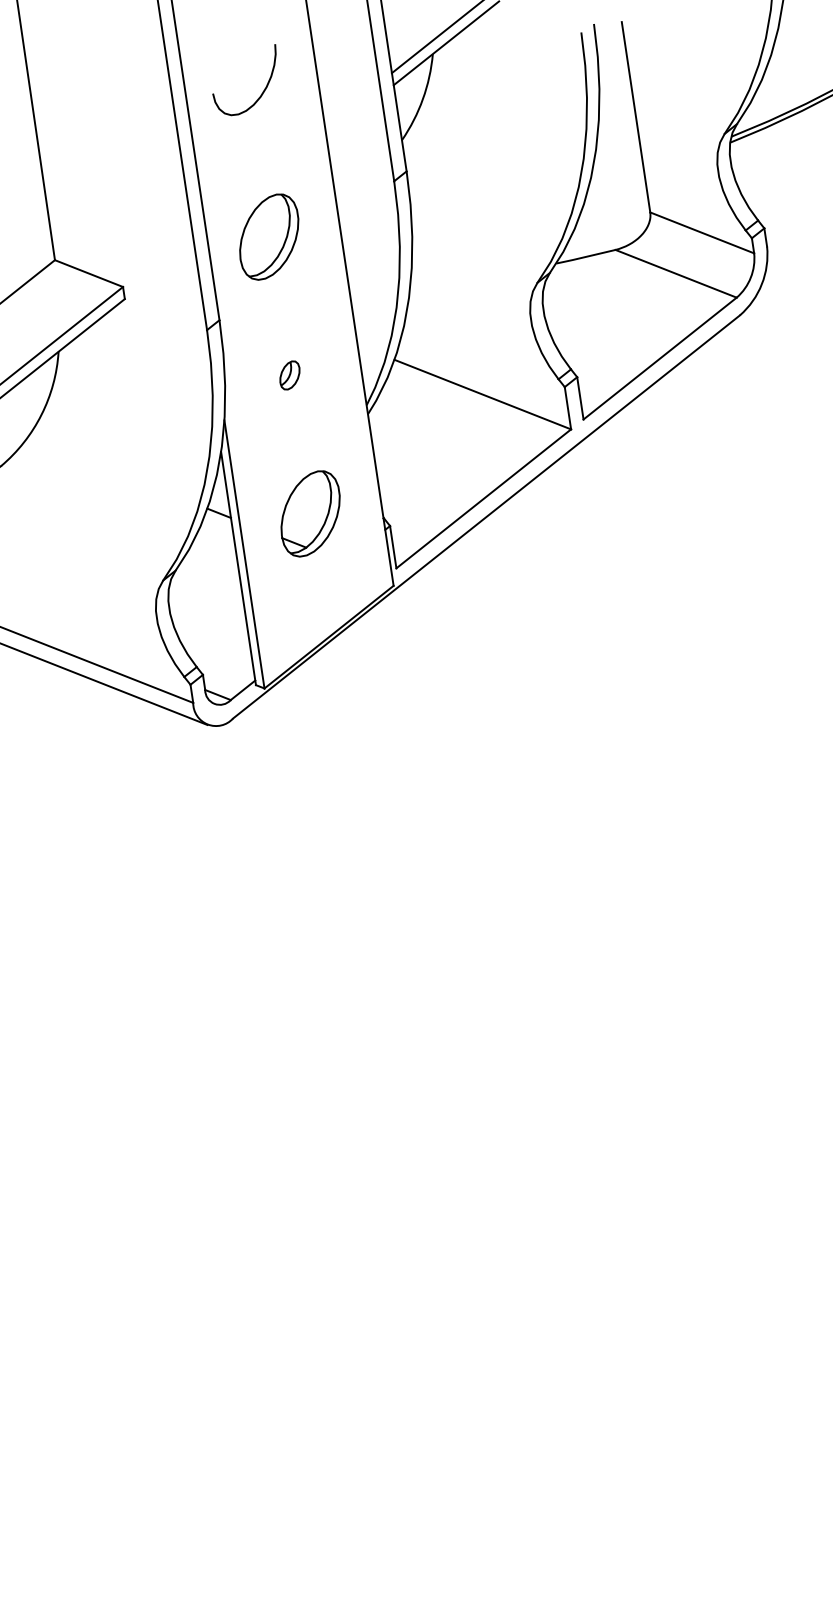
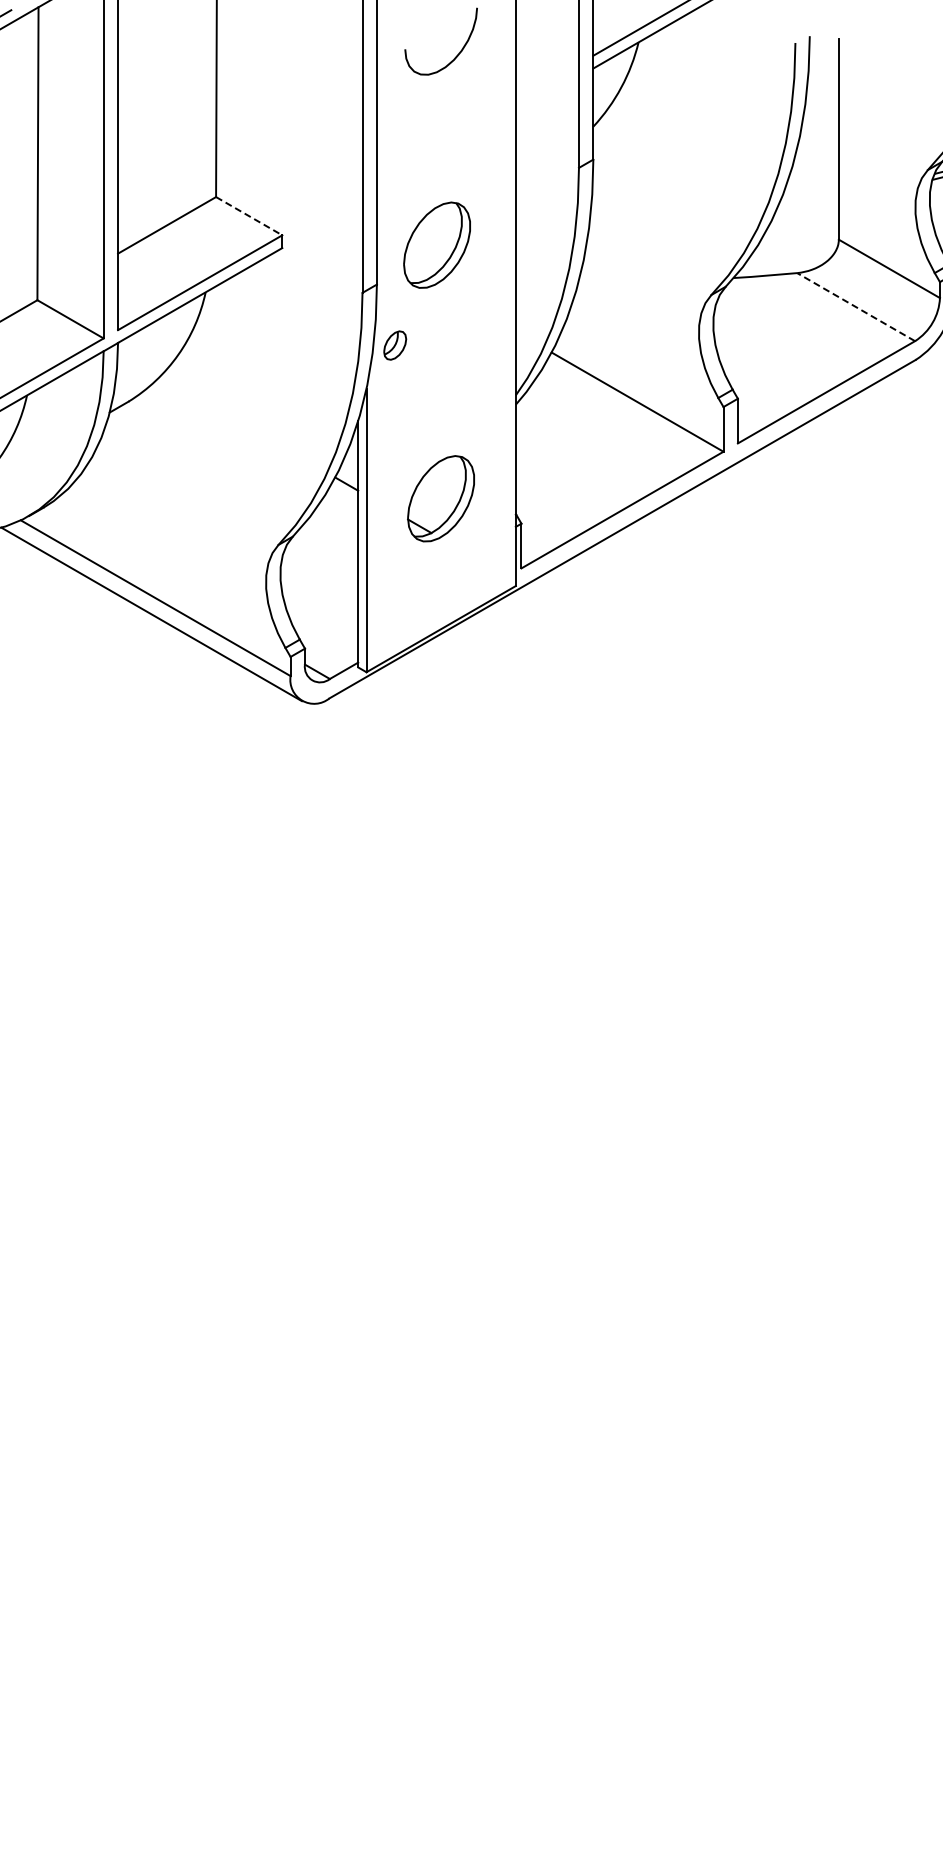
part: (268, 236) -> (436, 244), moved
line: (89, 273) -> (249, 216), solid -> dashed
line: (675, 273) -> (855, 306), solid -> dashed
part: (290, 375) -> (395, 345), moved

